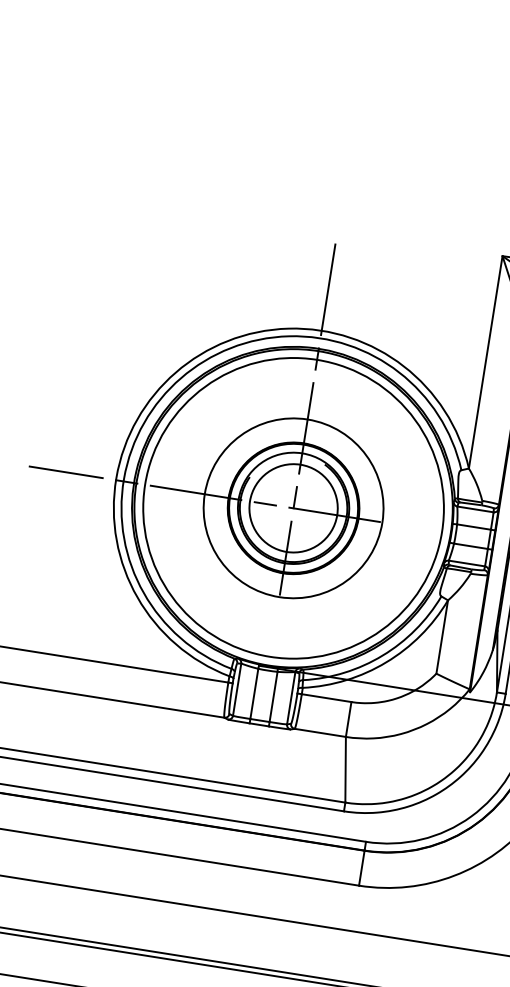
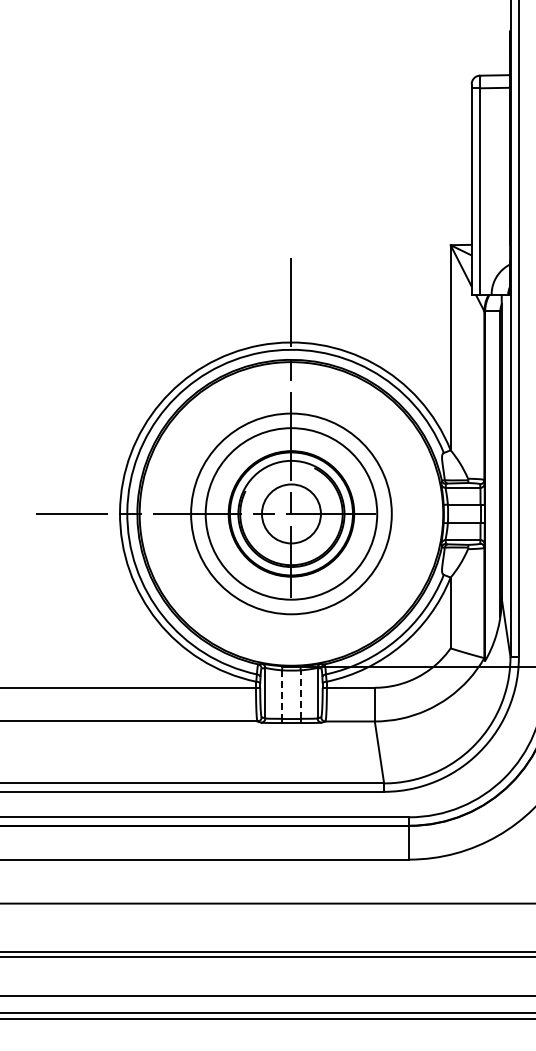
circle: (293, 507) -> (291, 513), size x0.7
circle: (293, 507) -> (291, 513), size x0.7
line: (254, 694) -> (282, 695), solid -> dashed
line: (273, 696) -> (300, 694), solid -> dashed

